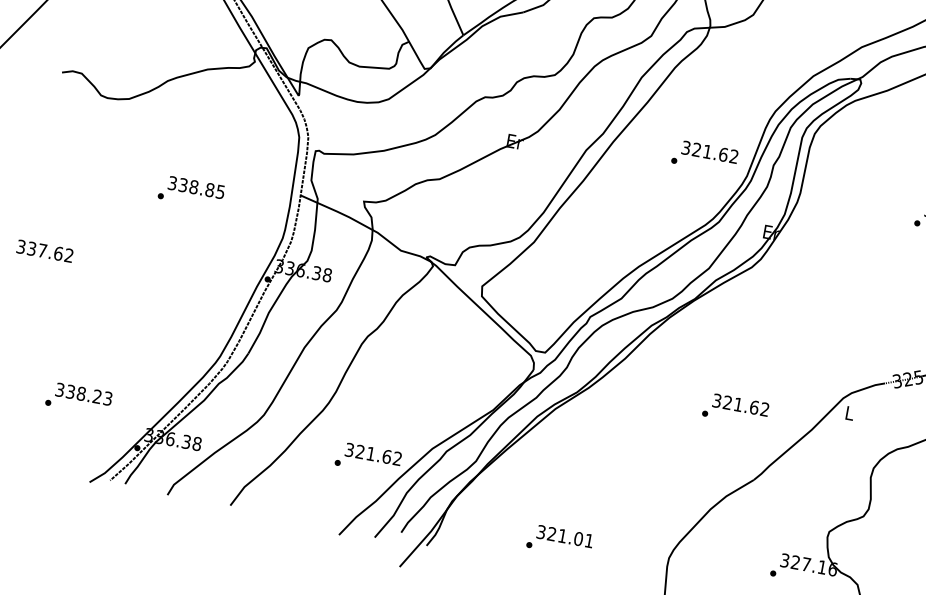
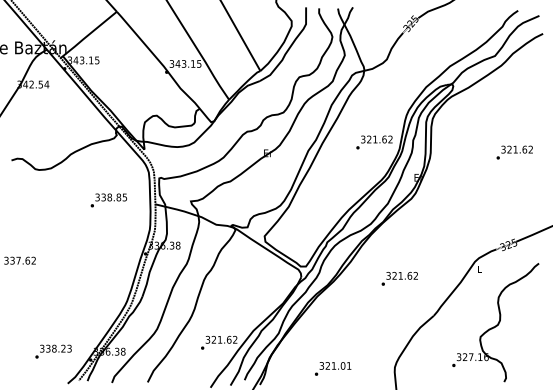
text: (190, 192) -> (108, 200), moved
text: (78, 398) -> (53, 351), moved
text: (735, 408) -> (399, 278), moved

